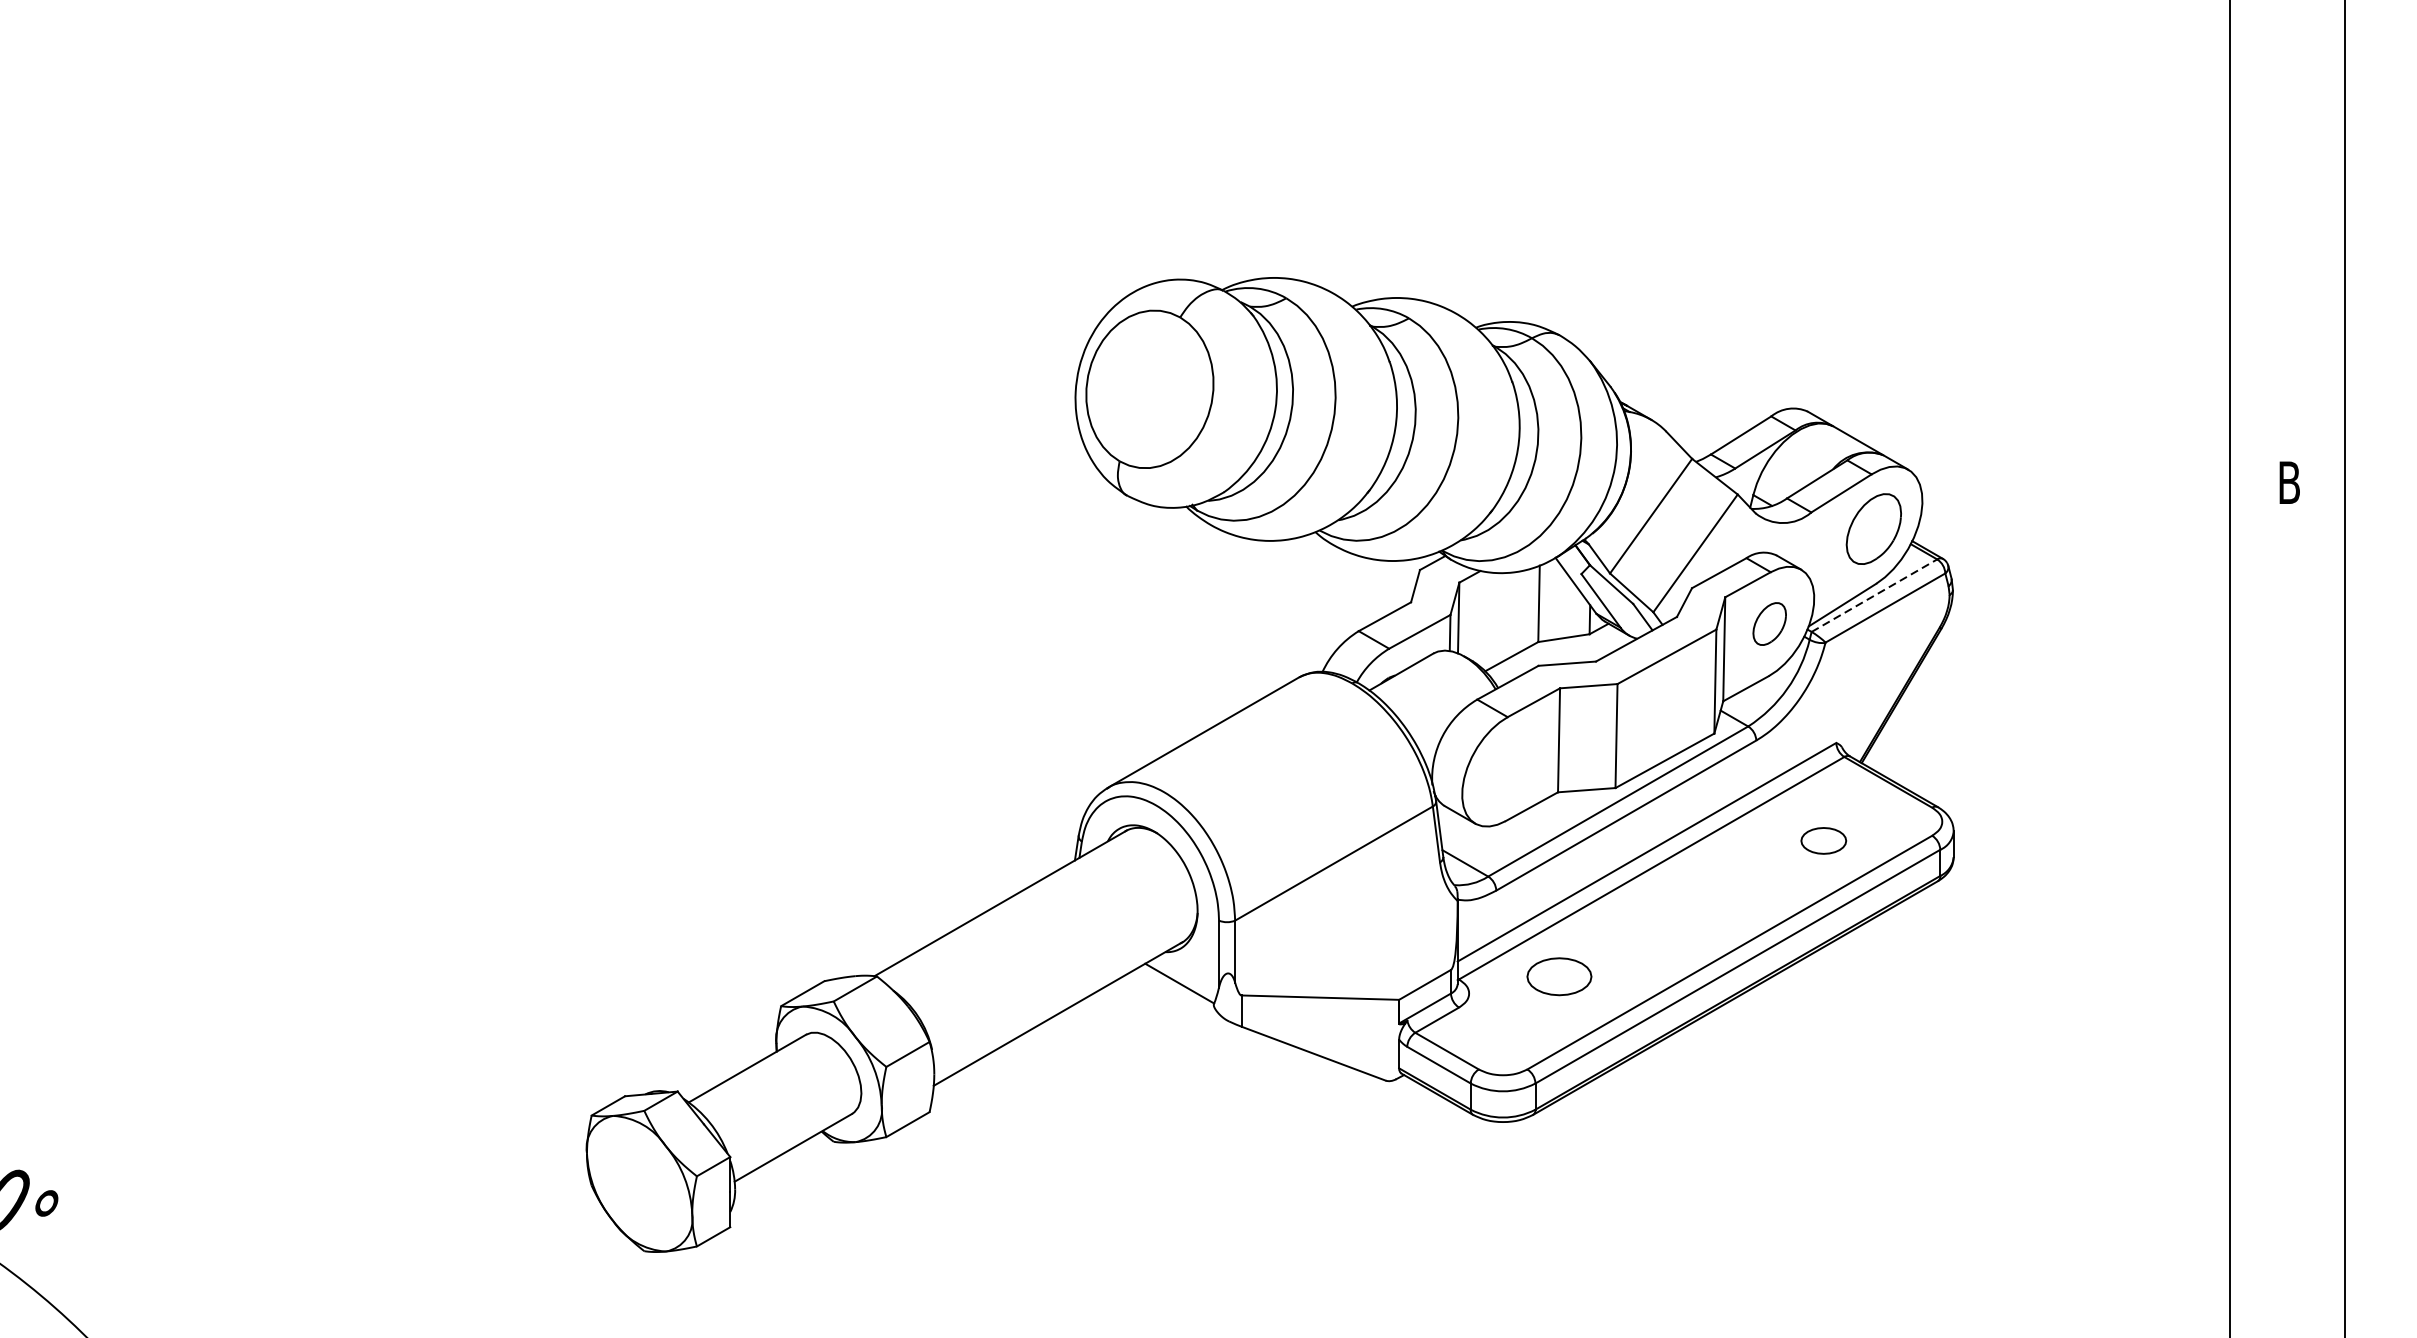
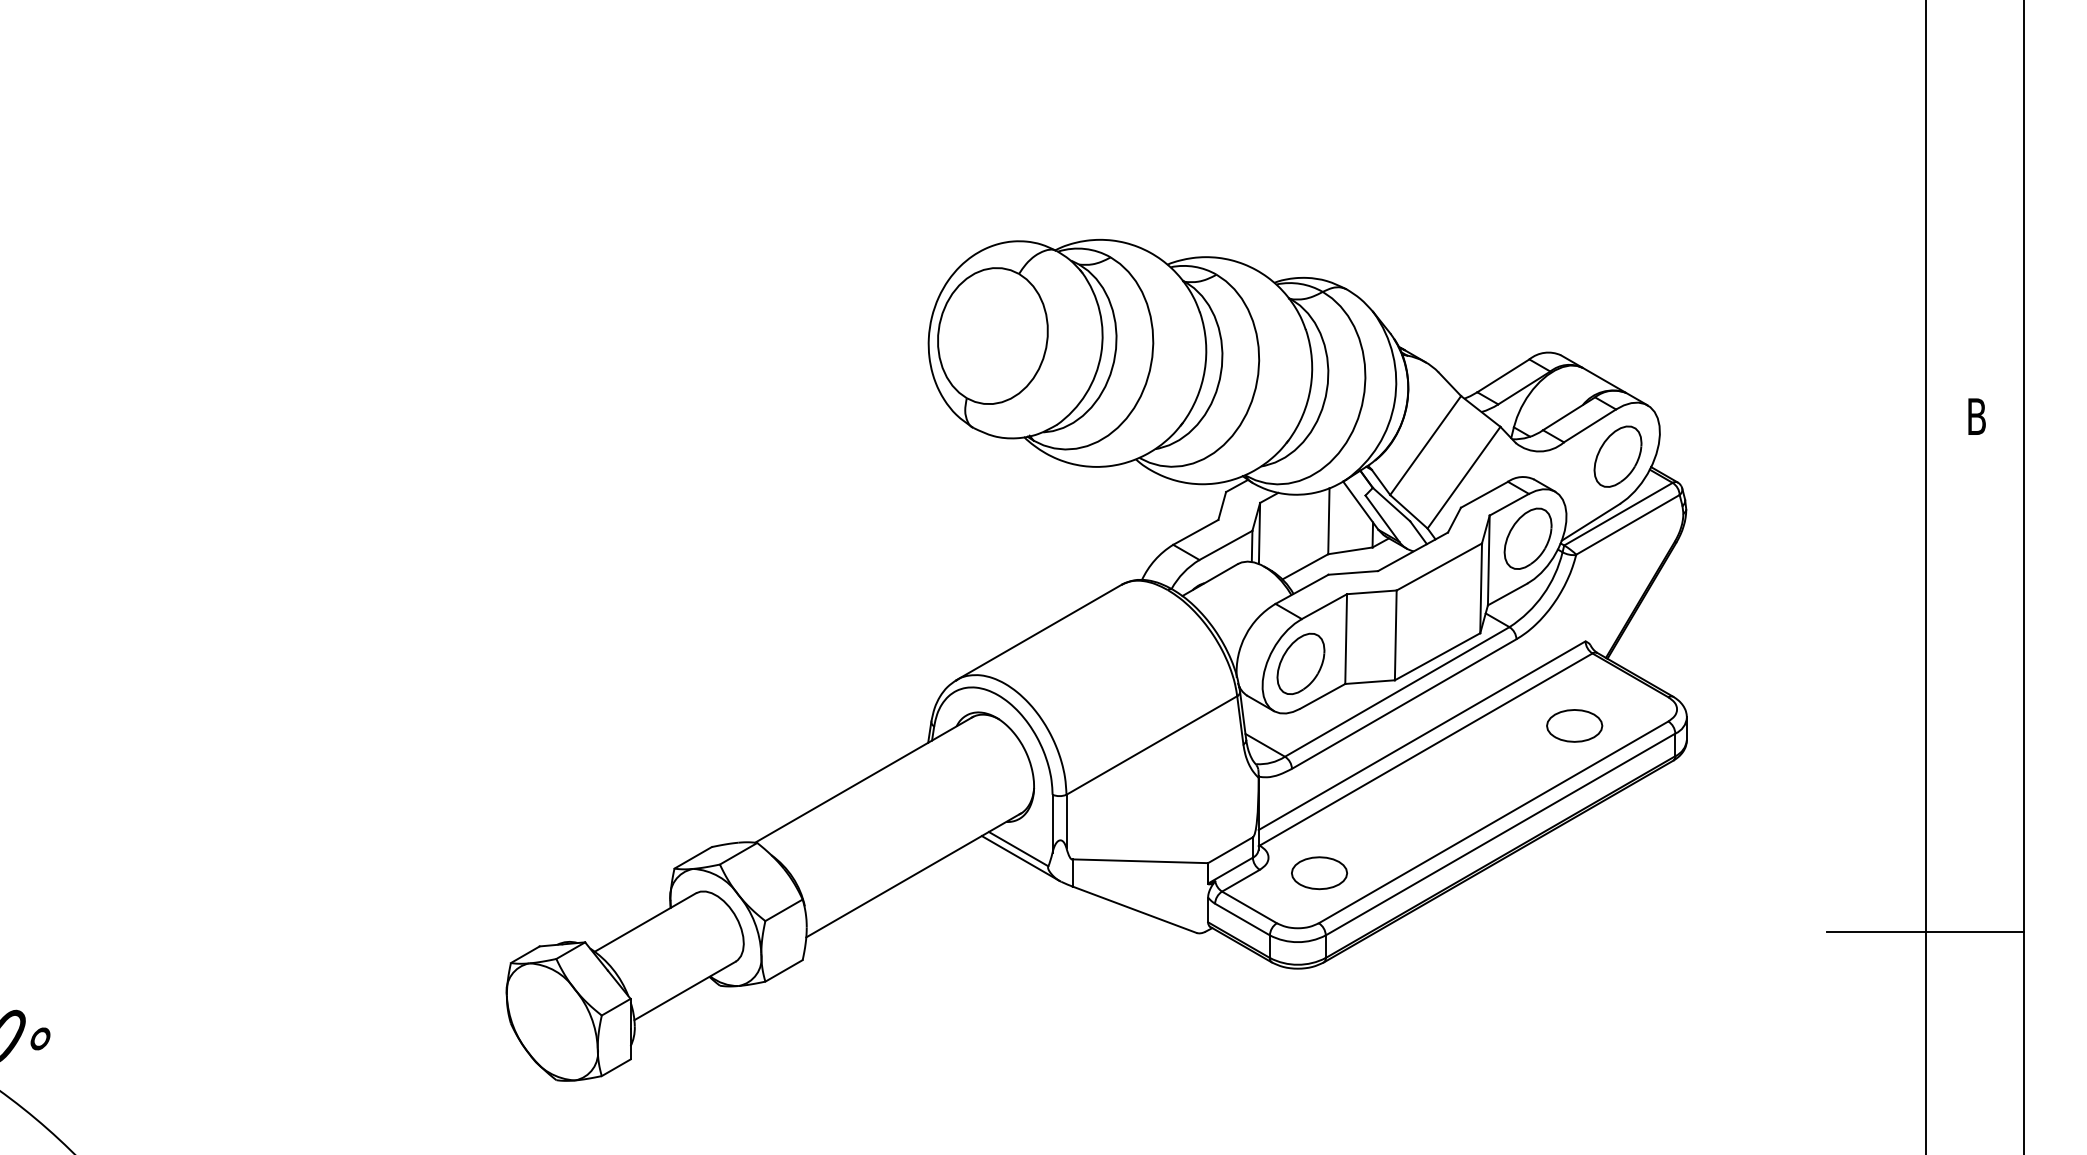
line: (1874, 596) -> (1618, 514), dashed -> solid
part: (1769, 623) -> (1527, 538), size x1.67
part: (1506, 768) -> (1300, 663), added
part: (1823, 840) -> (1574, 725), size x1.43
part: (1559, 977) -> (1319, 873), moved
line: (1181, 994) -> (1020, 858), added
line: (2230, 1080) -> (1925, 932), added

